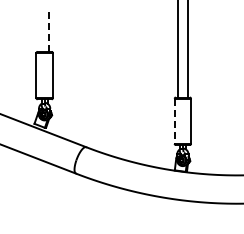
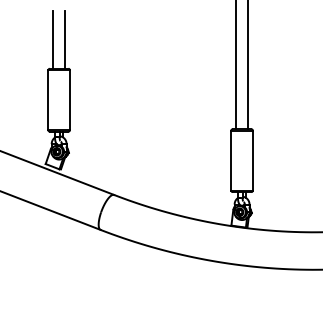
line: (39, 29) -> (52, 39), added
line: (49, 29) -> (65, 39), dashed -> solid
line: (174, 121) -> (230, 160), dashed -> solid

